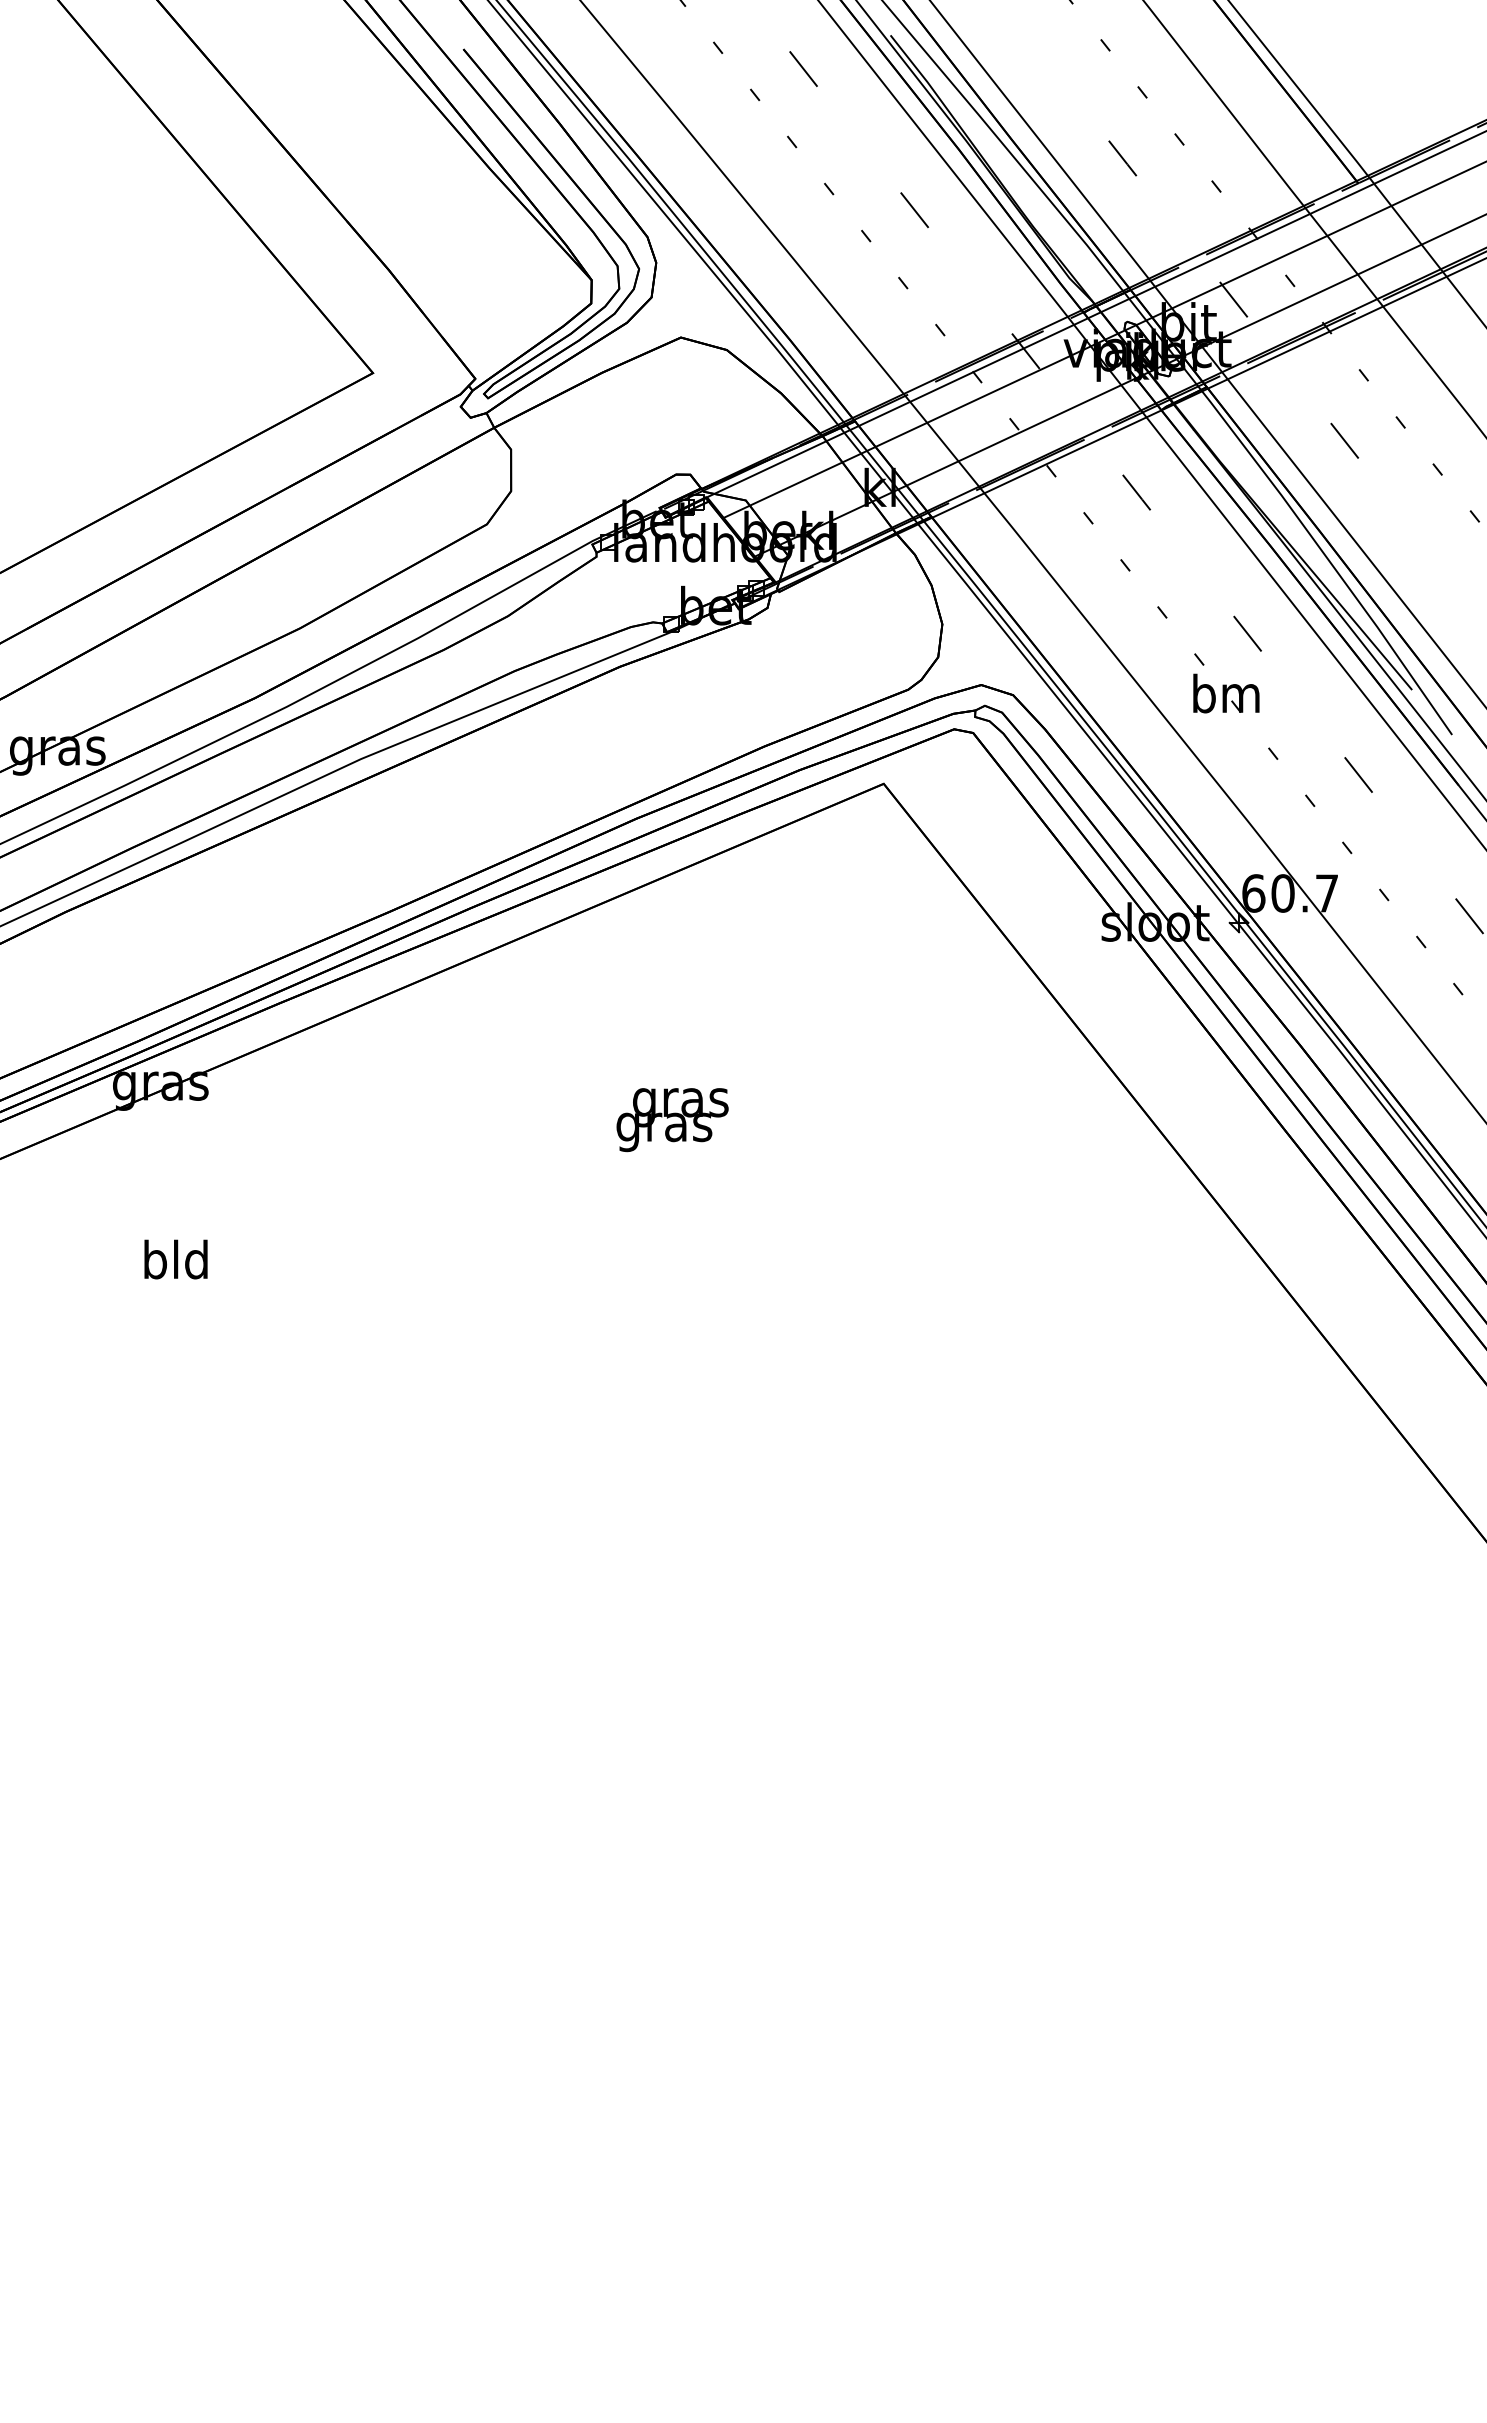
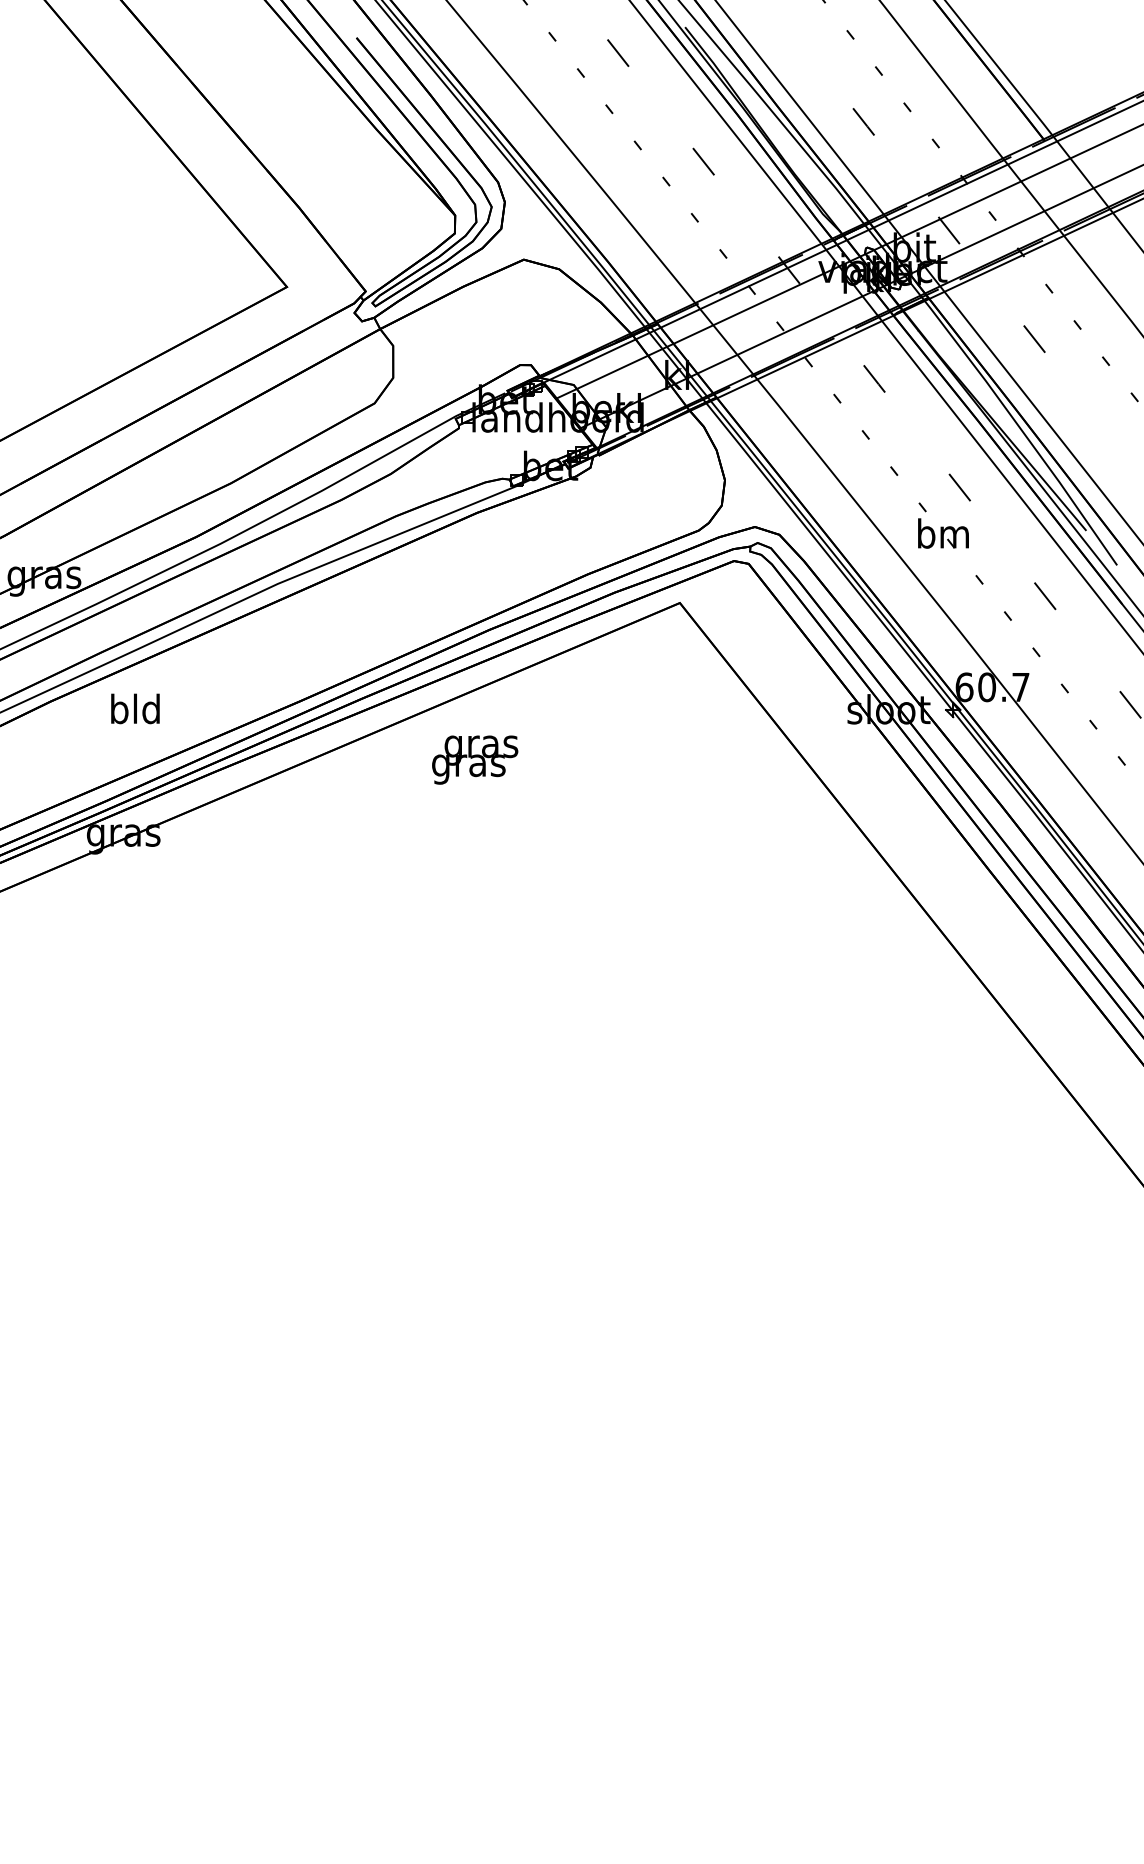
text: (672, 1120) -> (475, 760), moved
text: (175, 1259) -> (135, 708), moved

